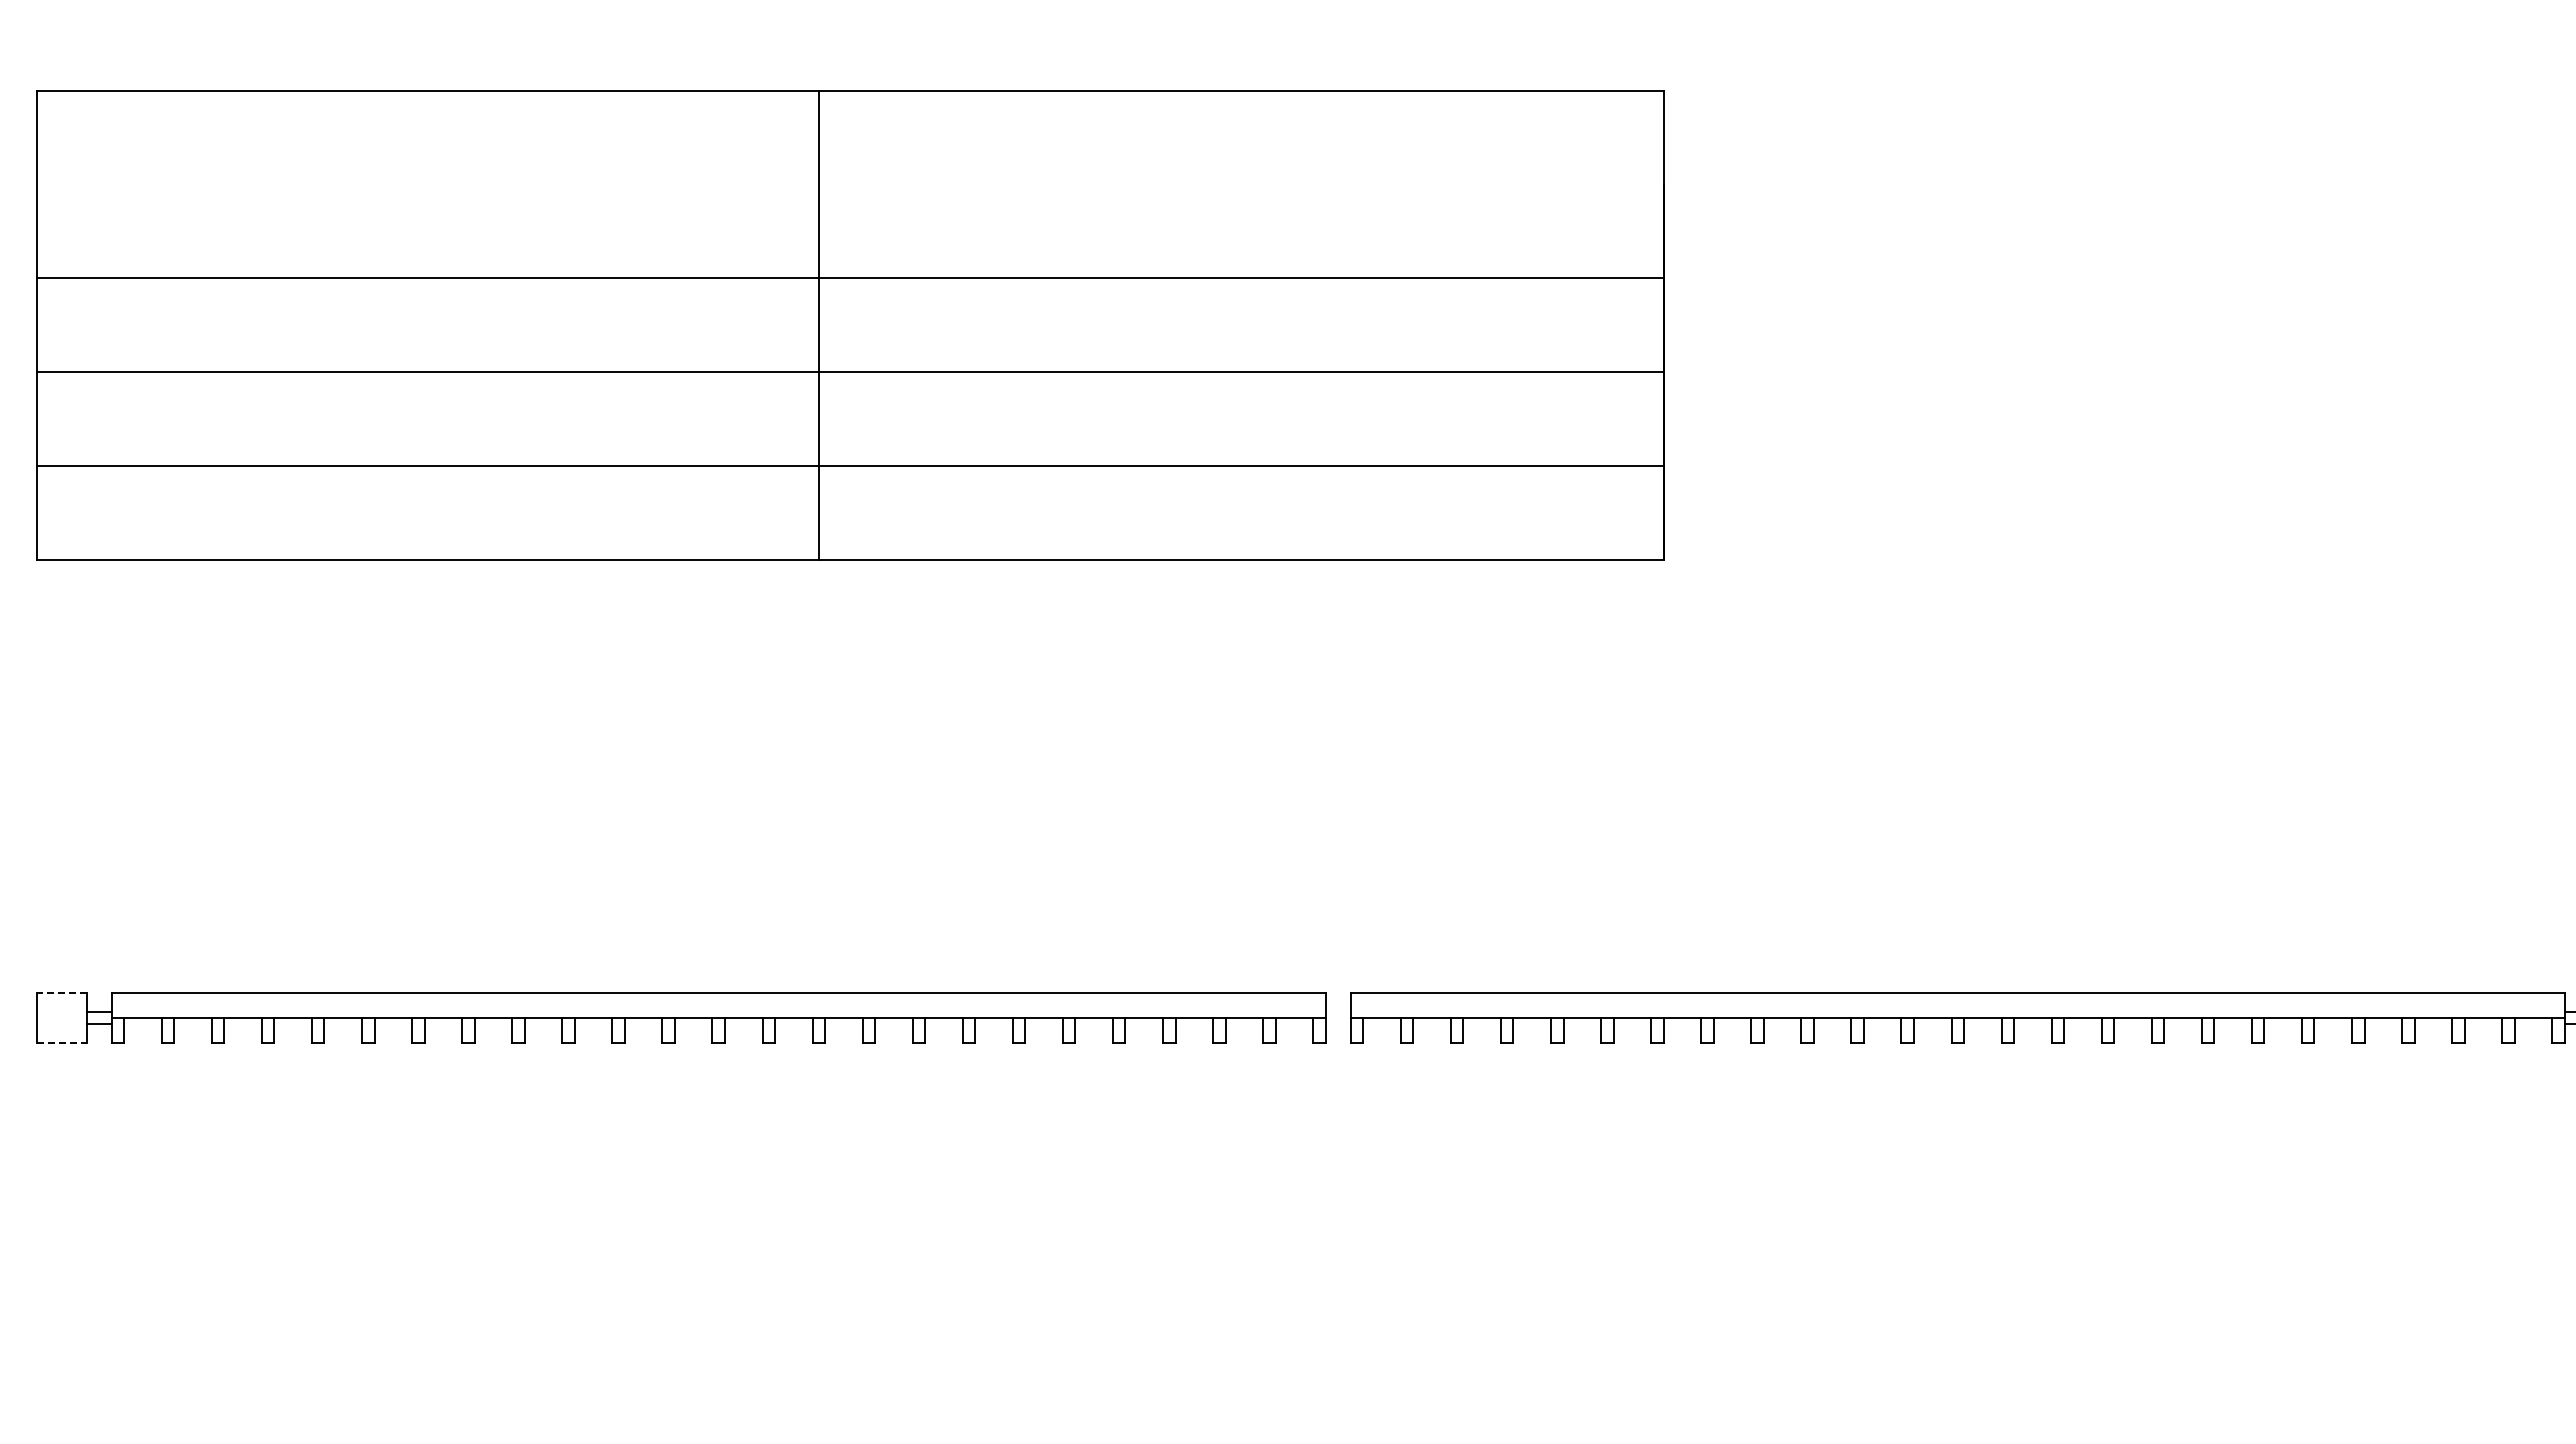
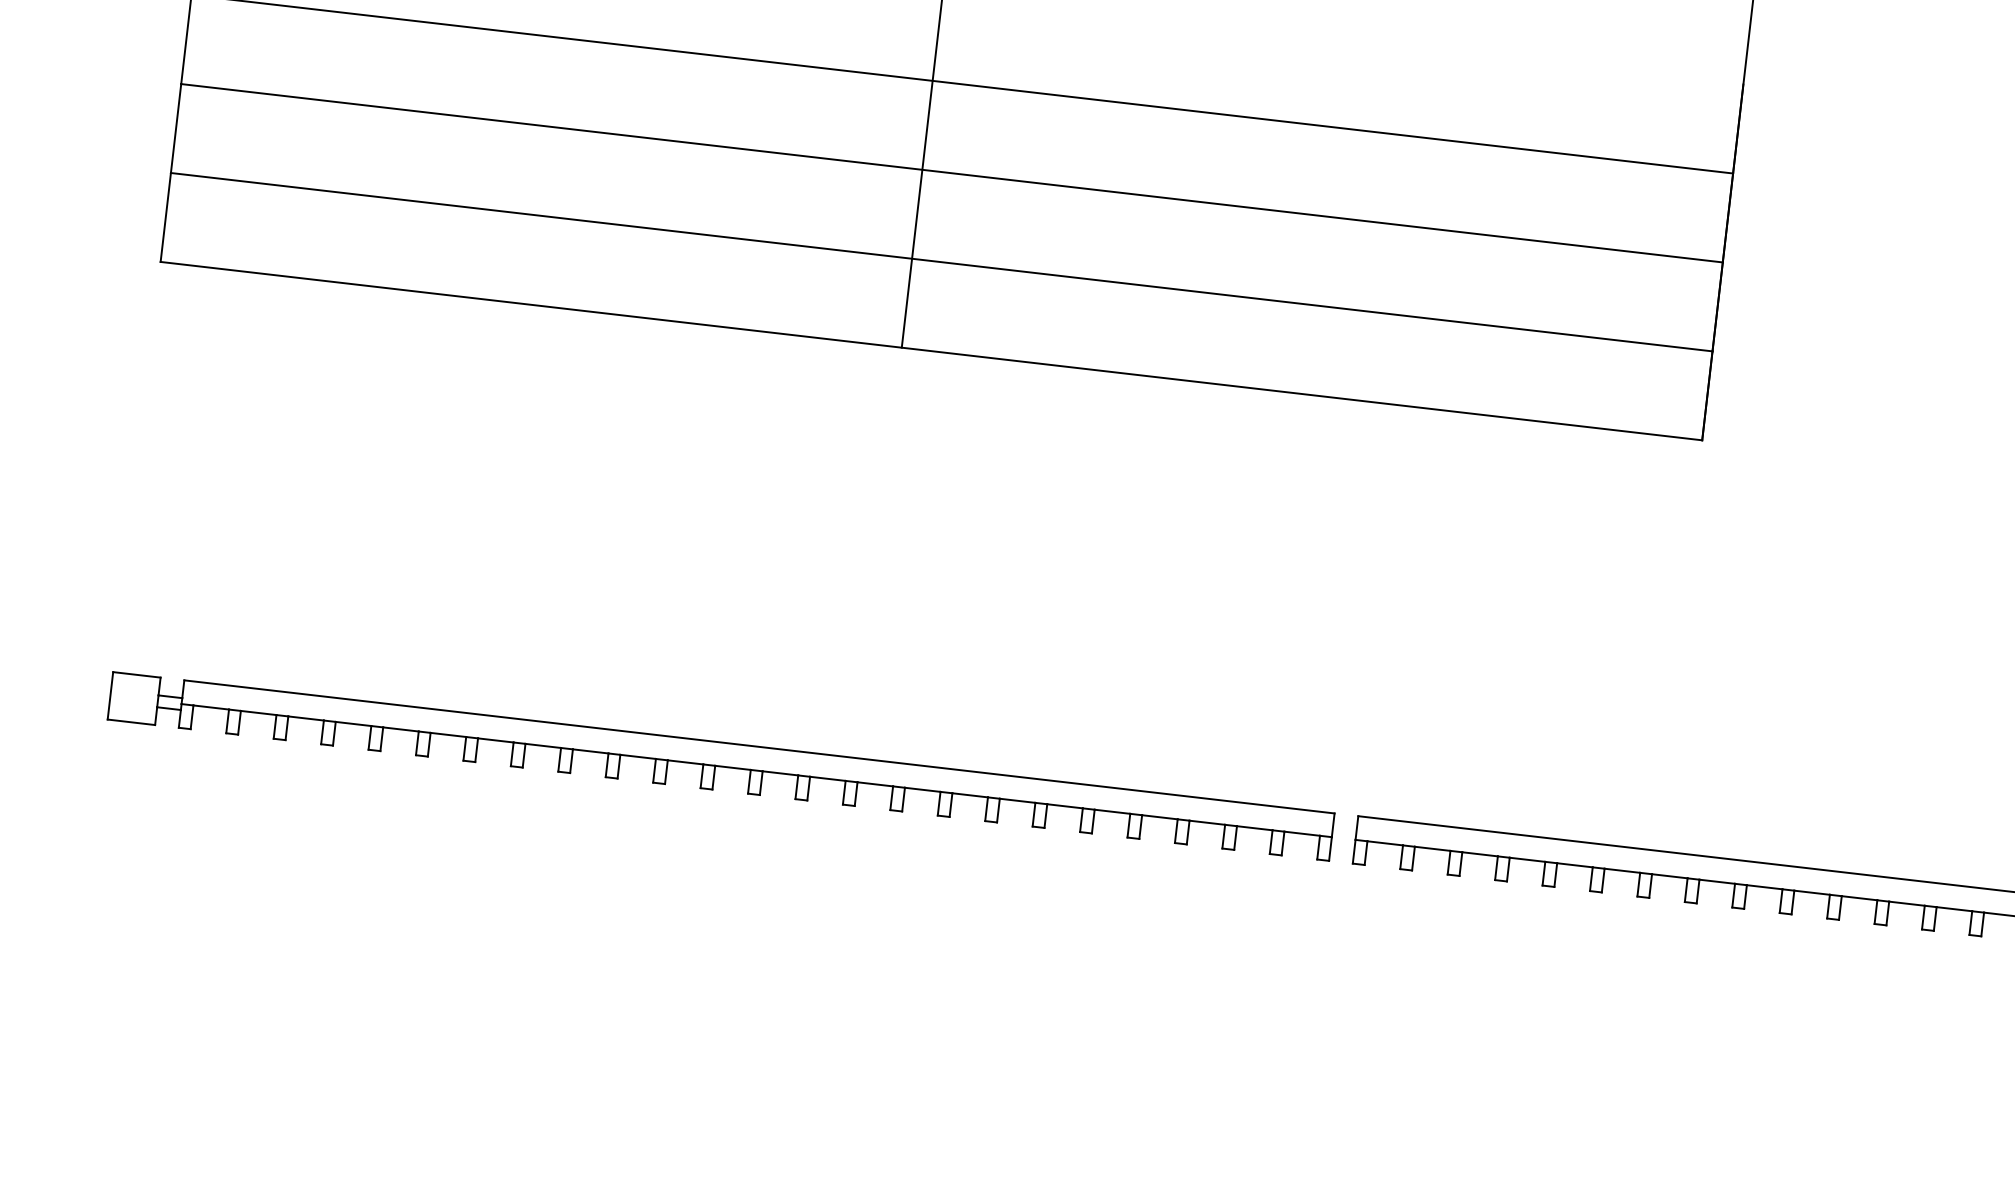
line: (61, 992) -> (136, 674), dashed -> solid
line: (62, 1043) -> (132, 722), dashed -> solid

